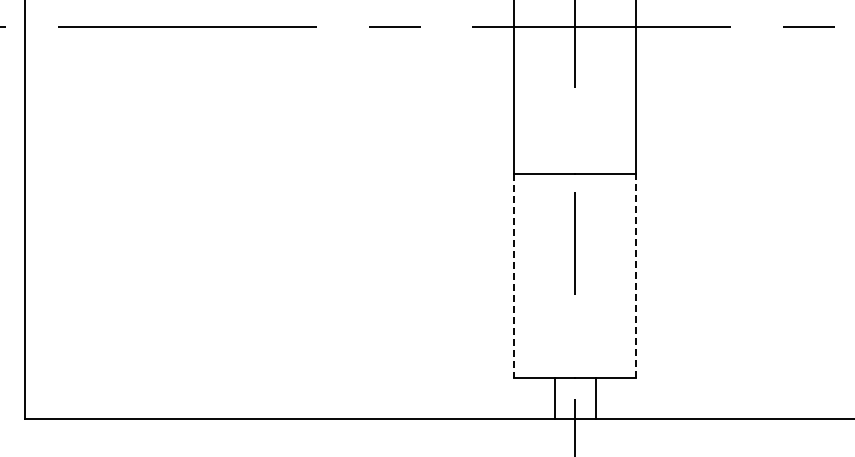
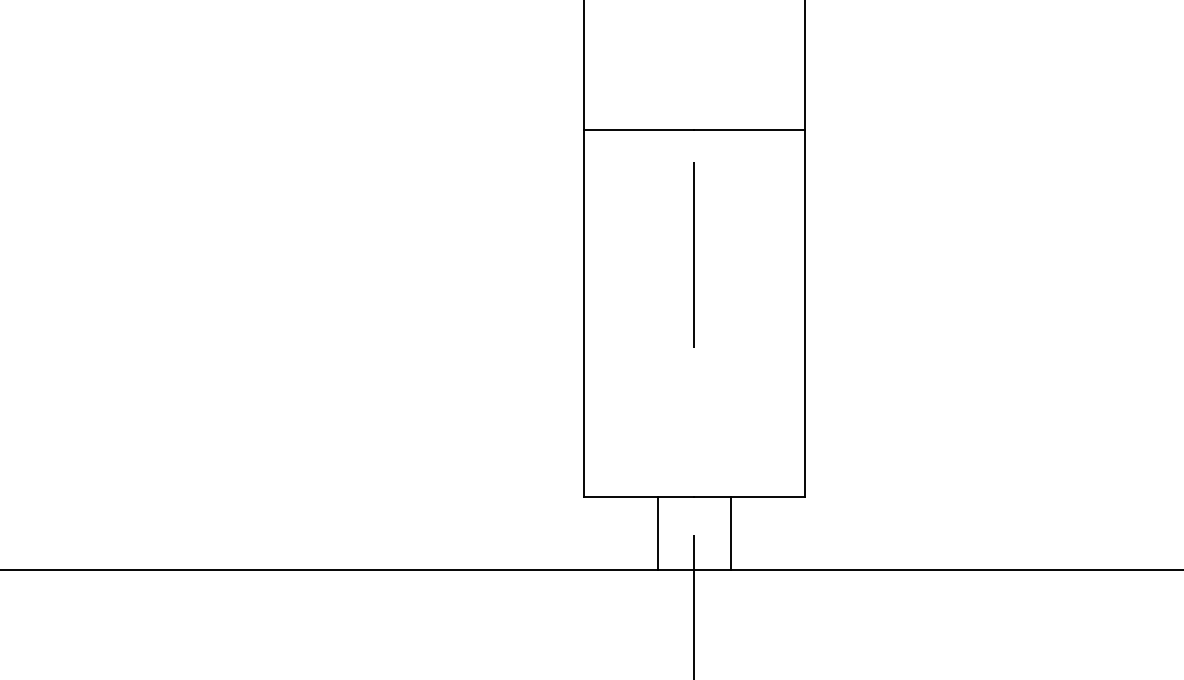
line: (513, 275) -> (583, 312), dashed -> solid
line: (636, 275) -> (804, 312), dashed -> solid

